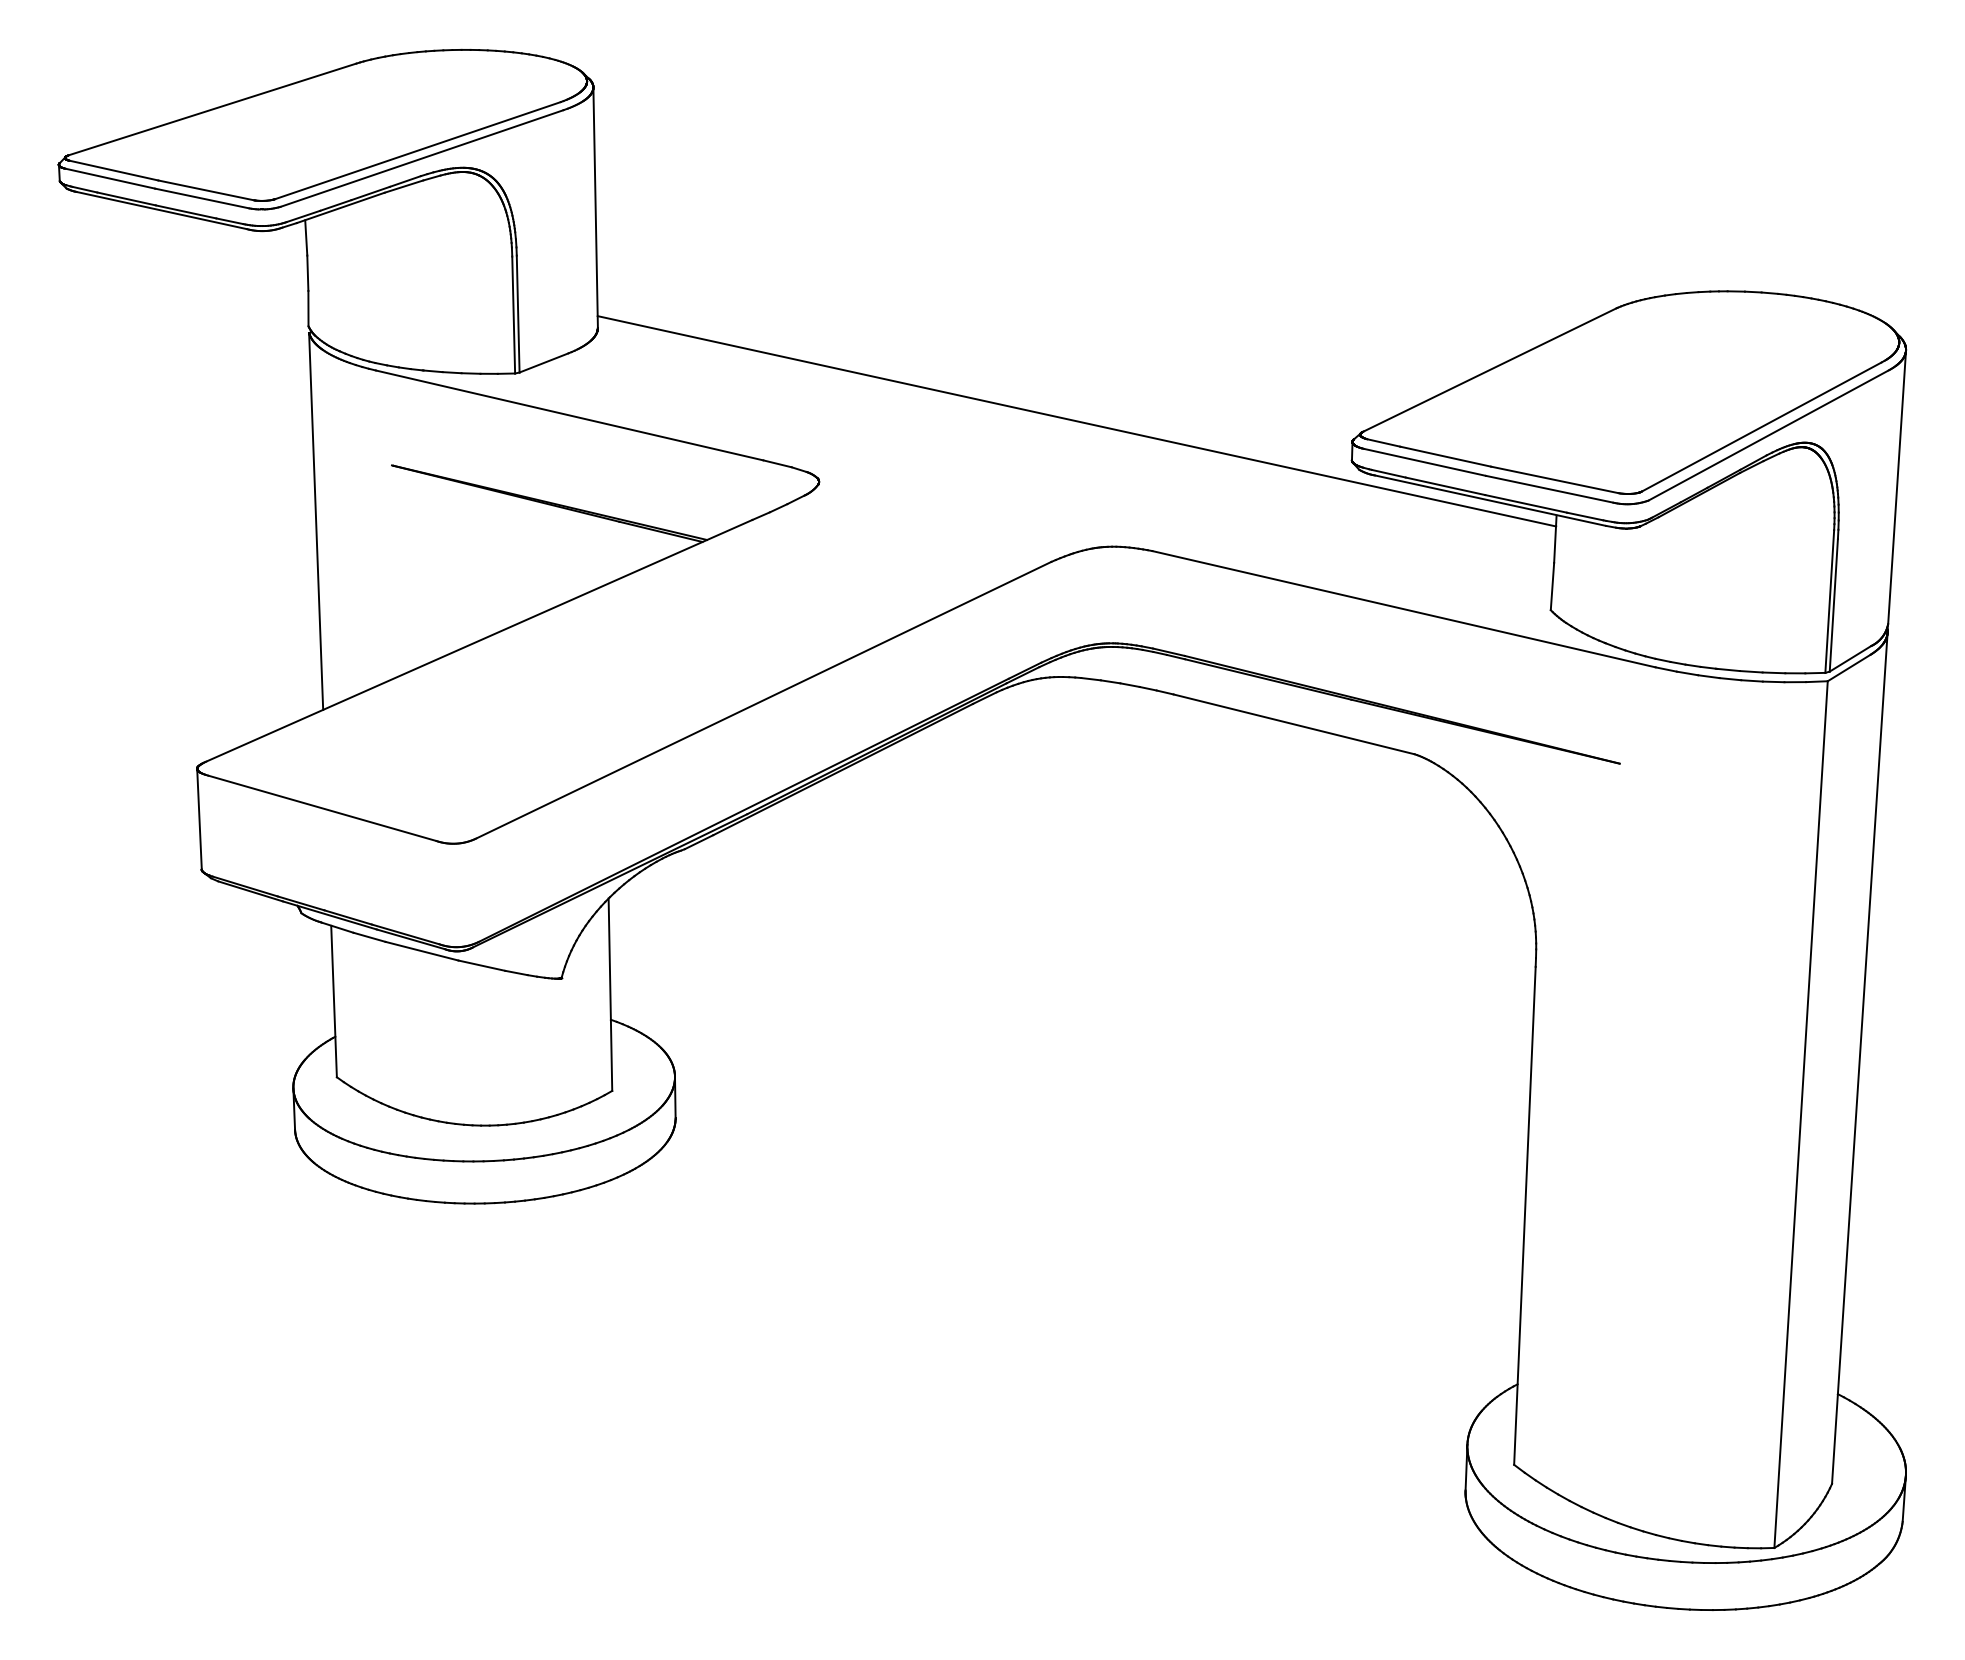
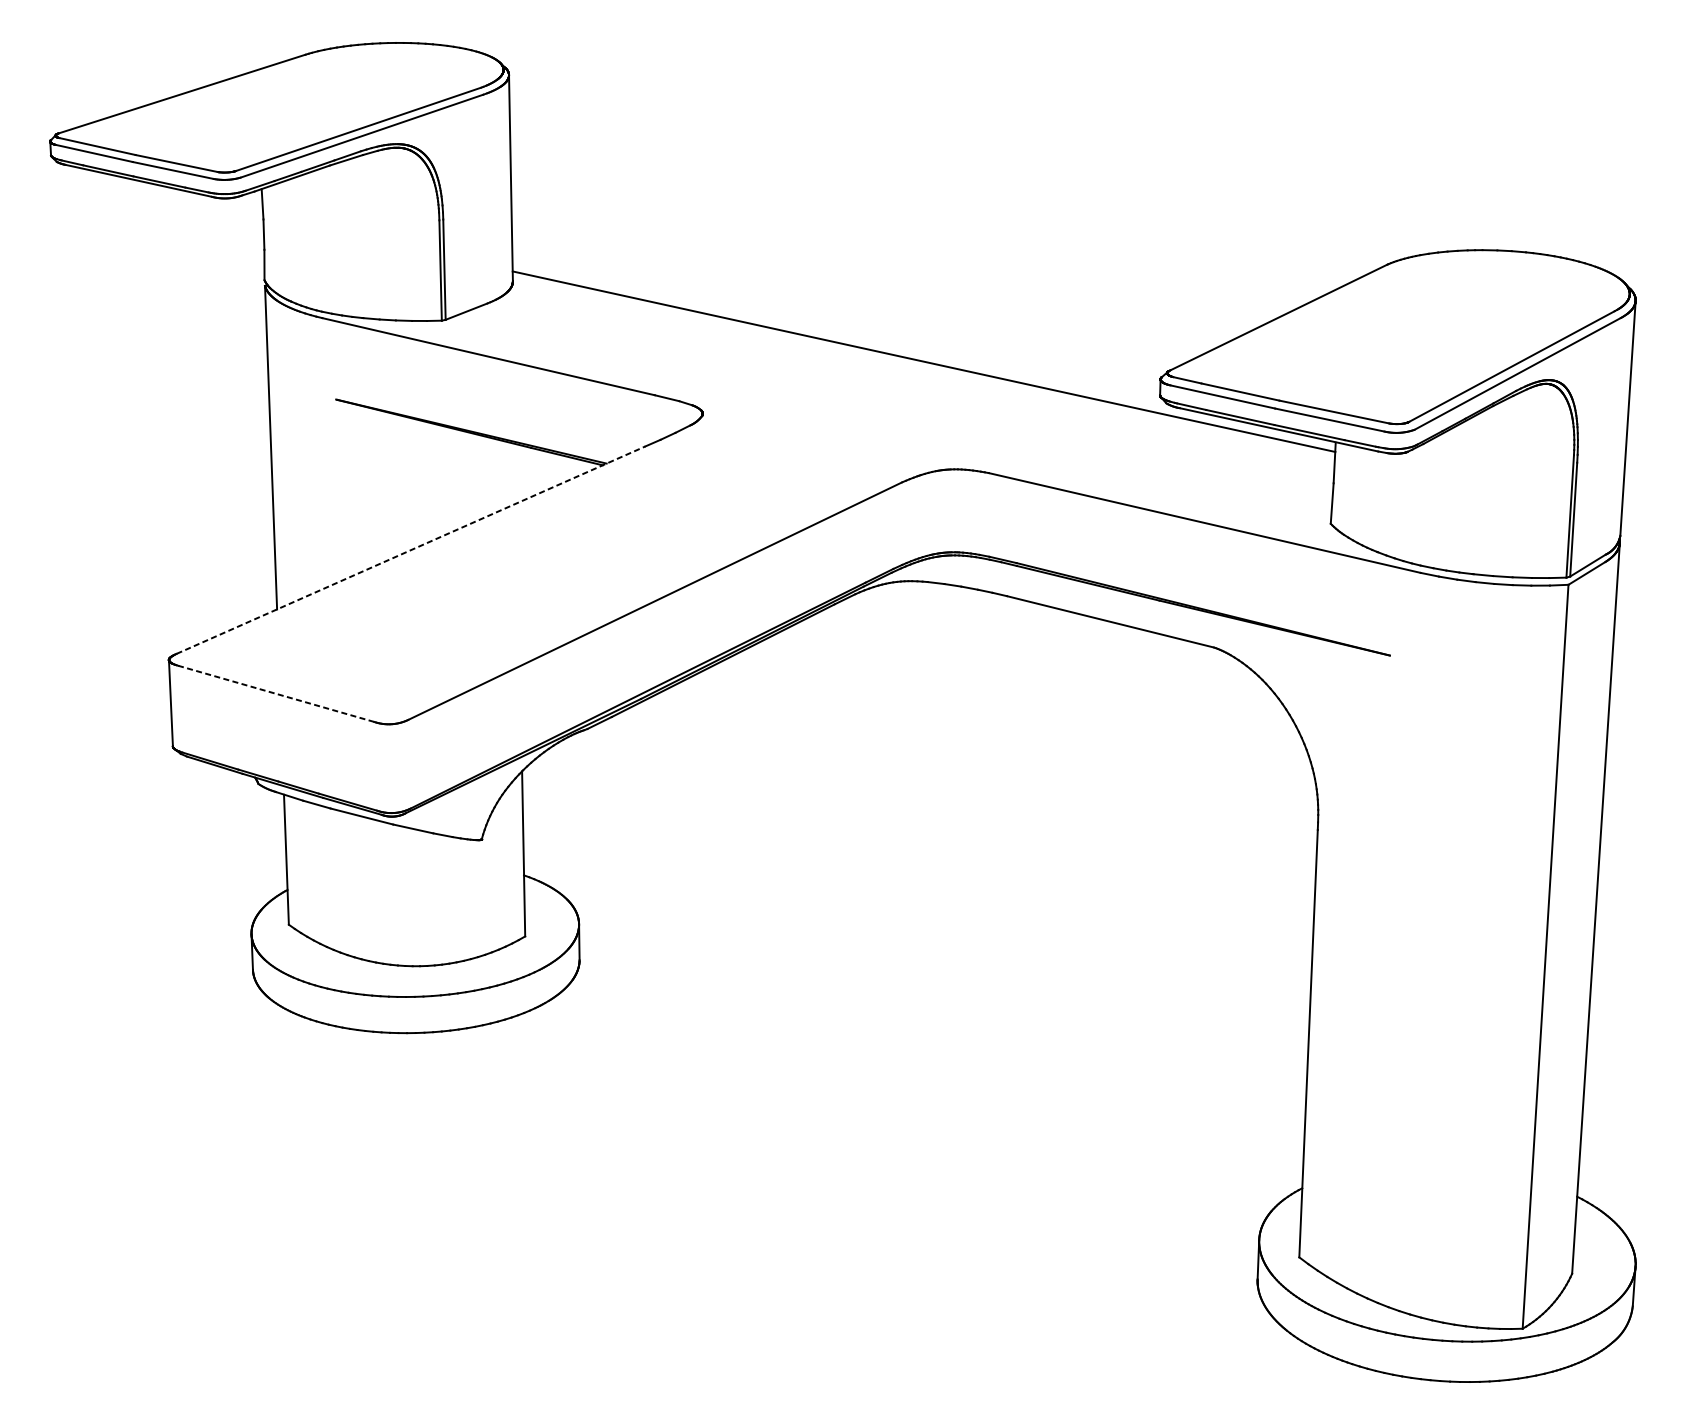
line: (479, 640) -> (411, 549), solid -> dashed
line: (322, 808) -> (276, 694), solid -> dashed

